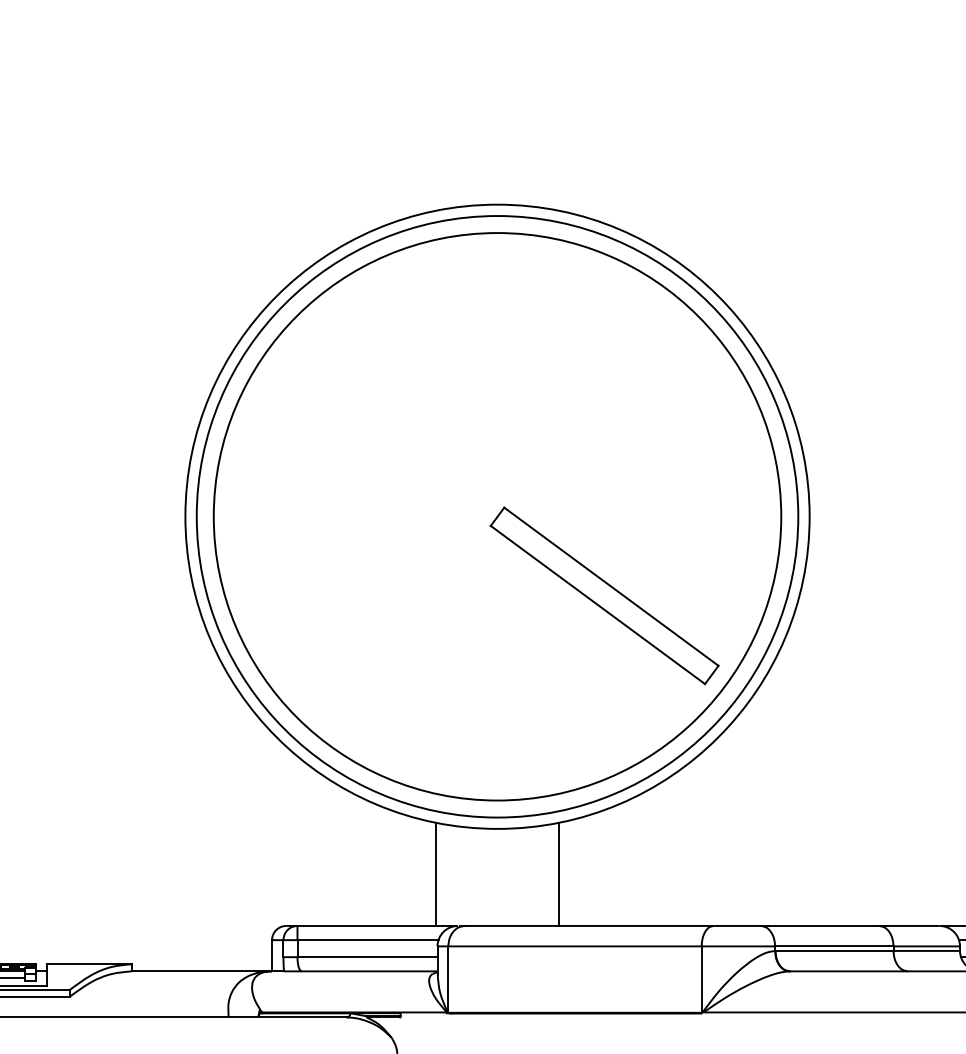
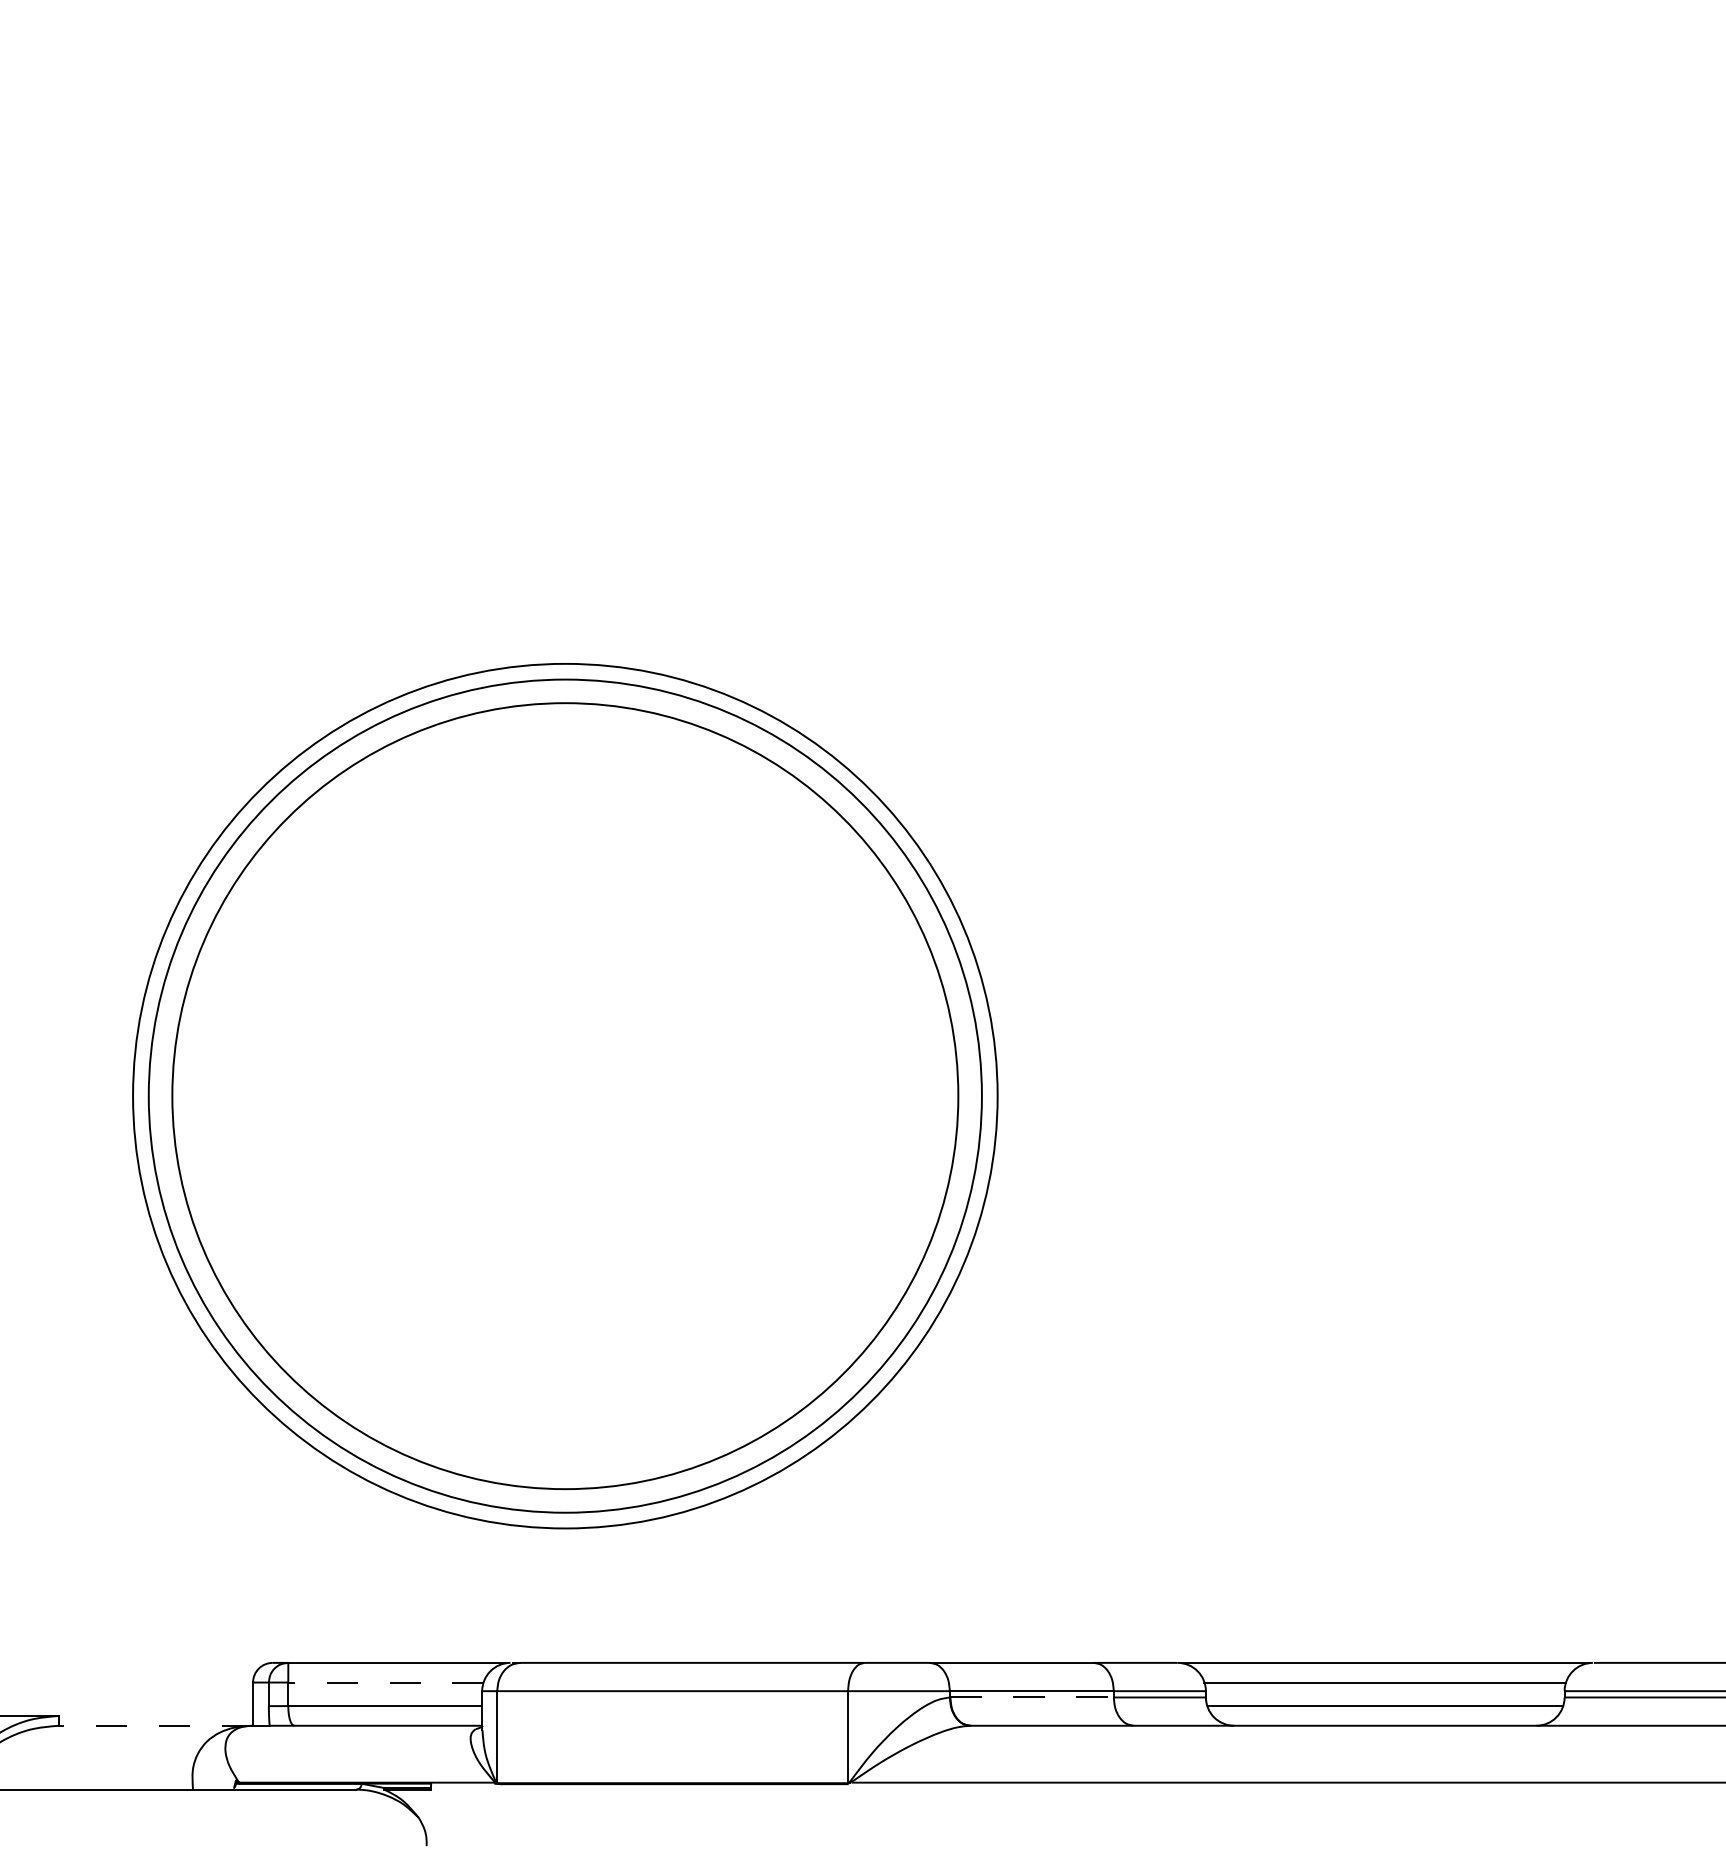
part: (604, 595) -> (713, 1205), removed
line: (436, 874) -> (480, 1591), removed
line: (559, 874) -> (650, 1591), removed
line: (368, 940) -> (386, 1682), solid -> dashed
line: (834, 950) -> (1032, 1697), solid -> dashed
line: (201, 971) -> (155, 1725), solid -> dashed

